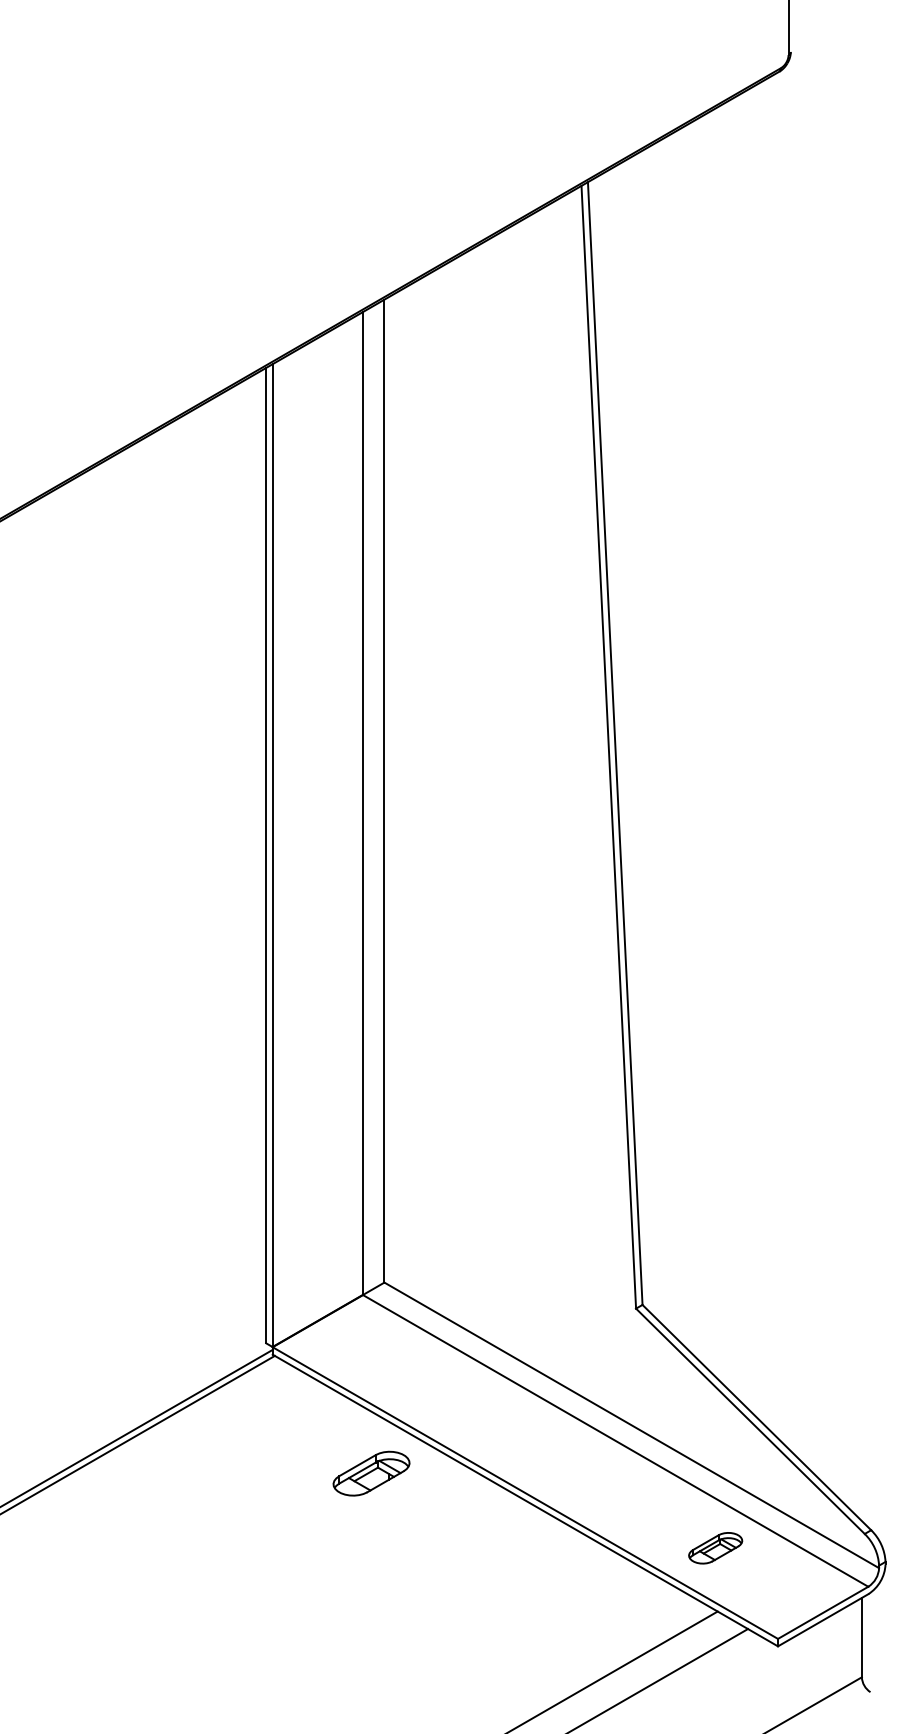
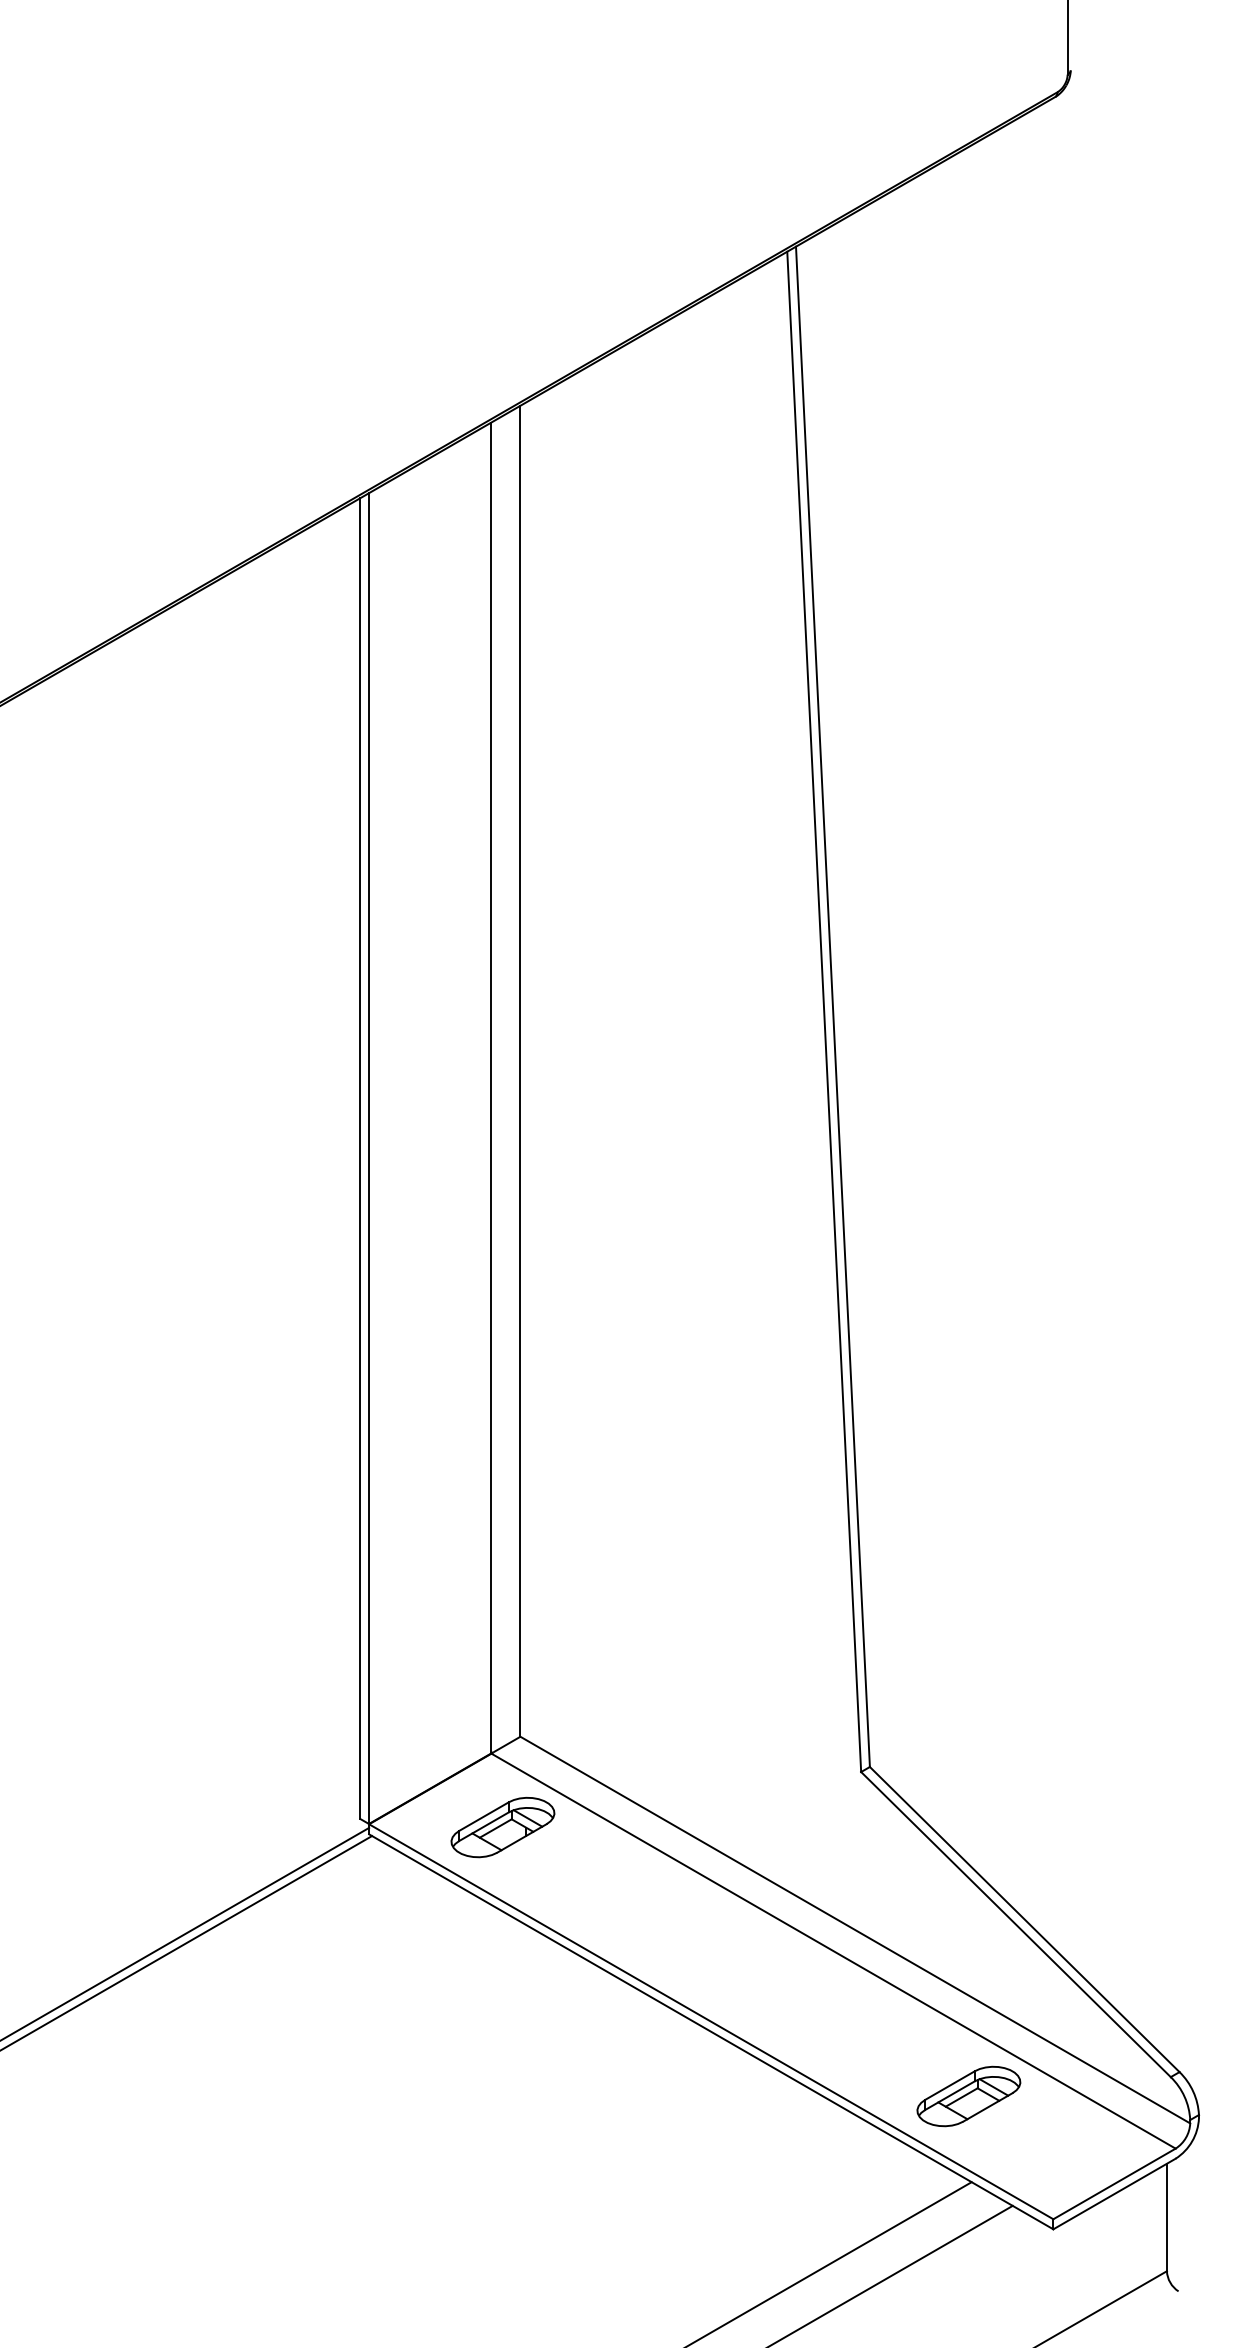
part: (371, 1473) -> (502, 1827), moved
part: (715, 1548) -> (968, 2096), size x1.43

